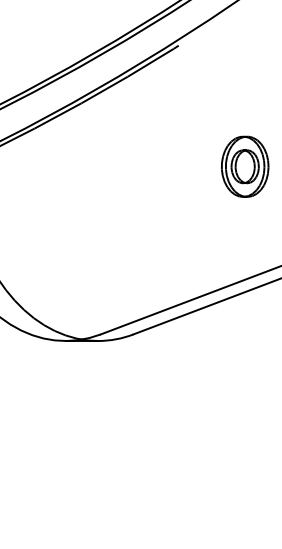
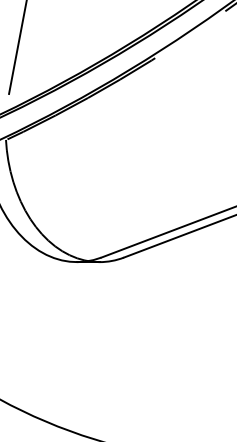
part: (245, 166) -> (201, 141), removed

